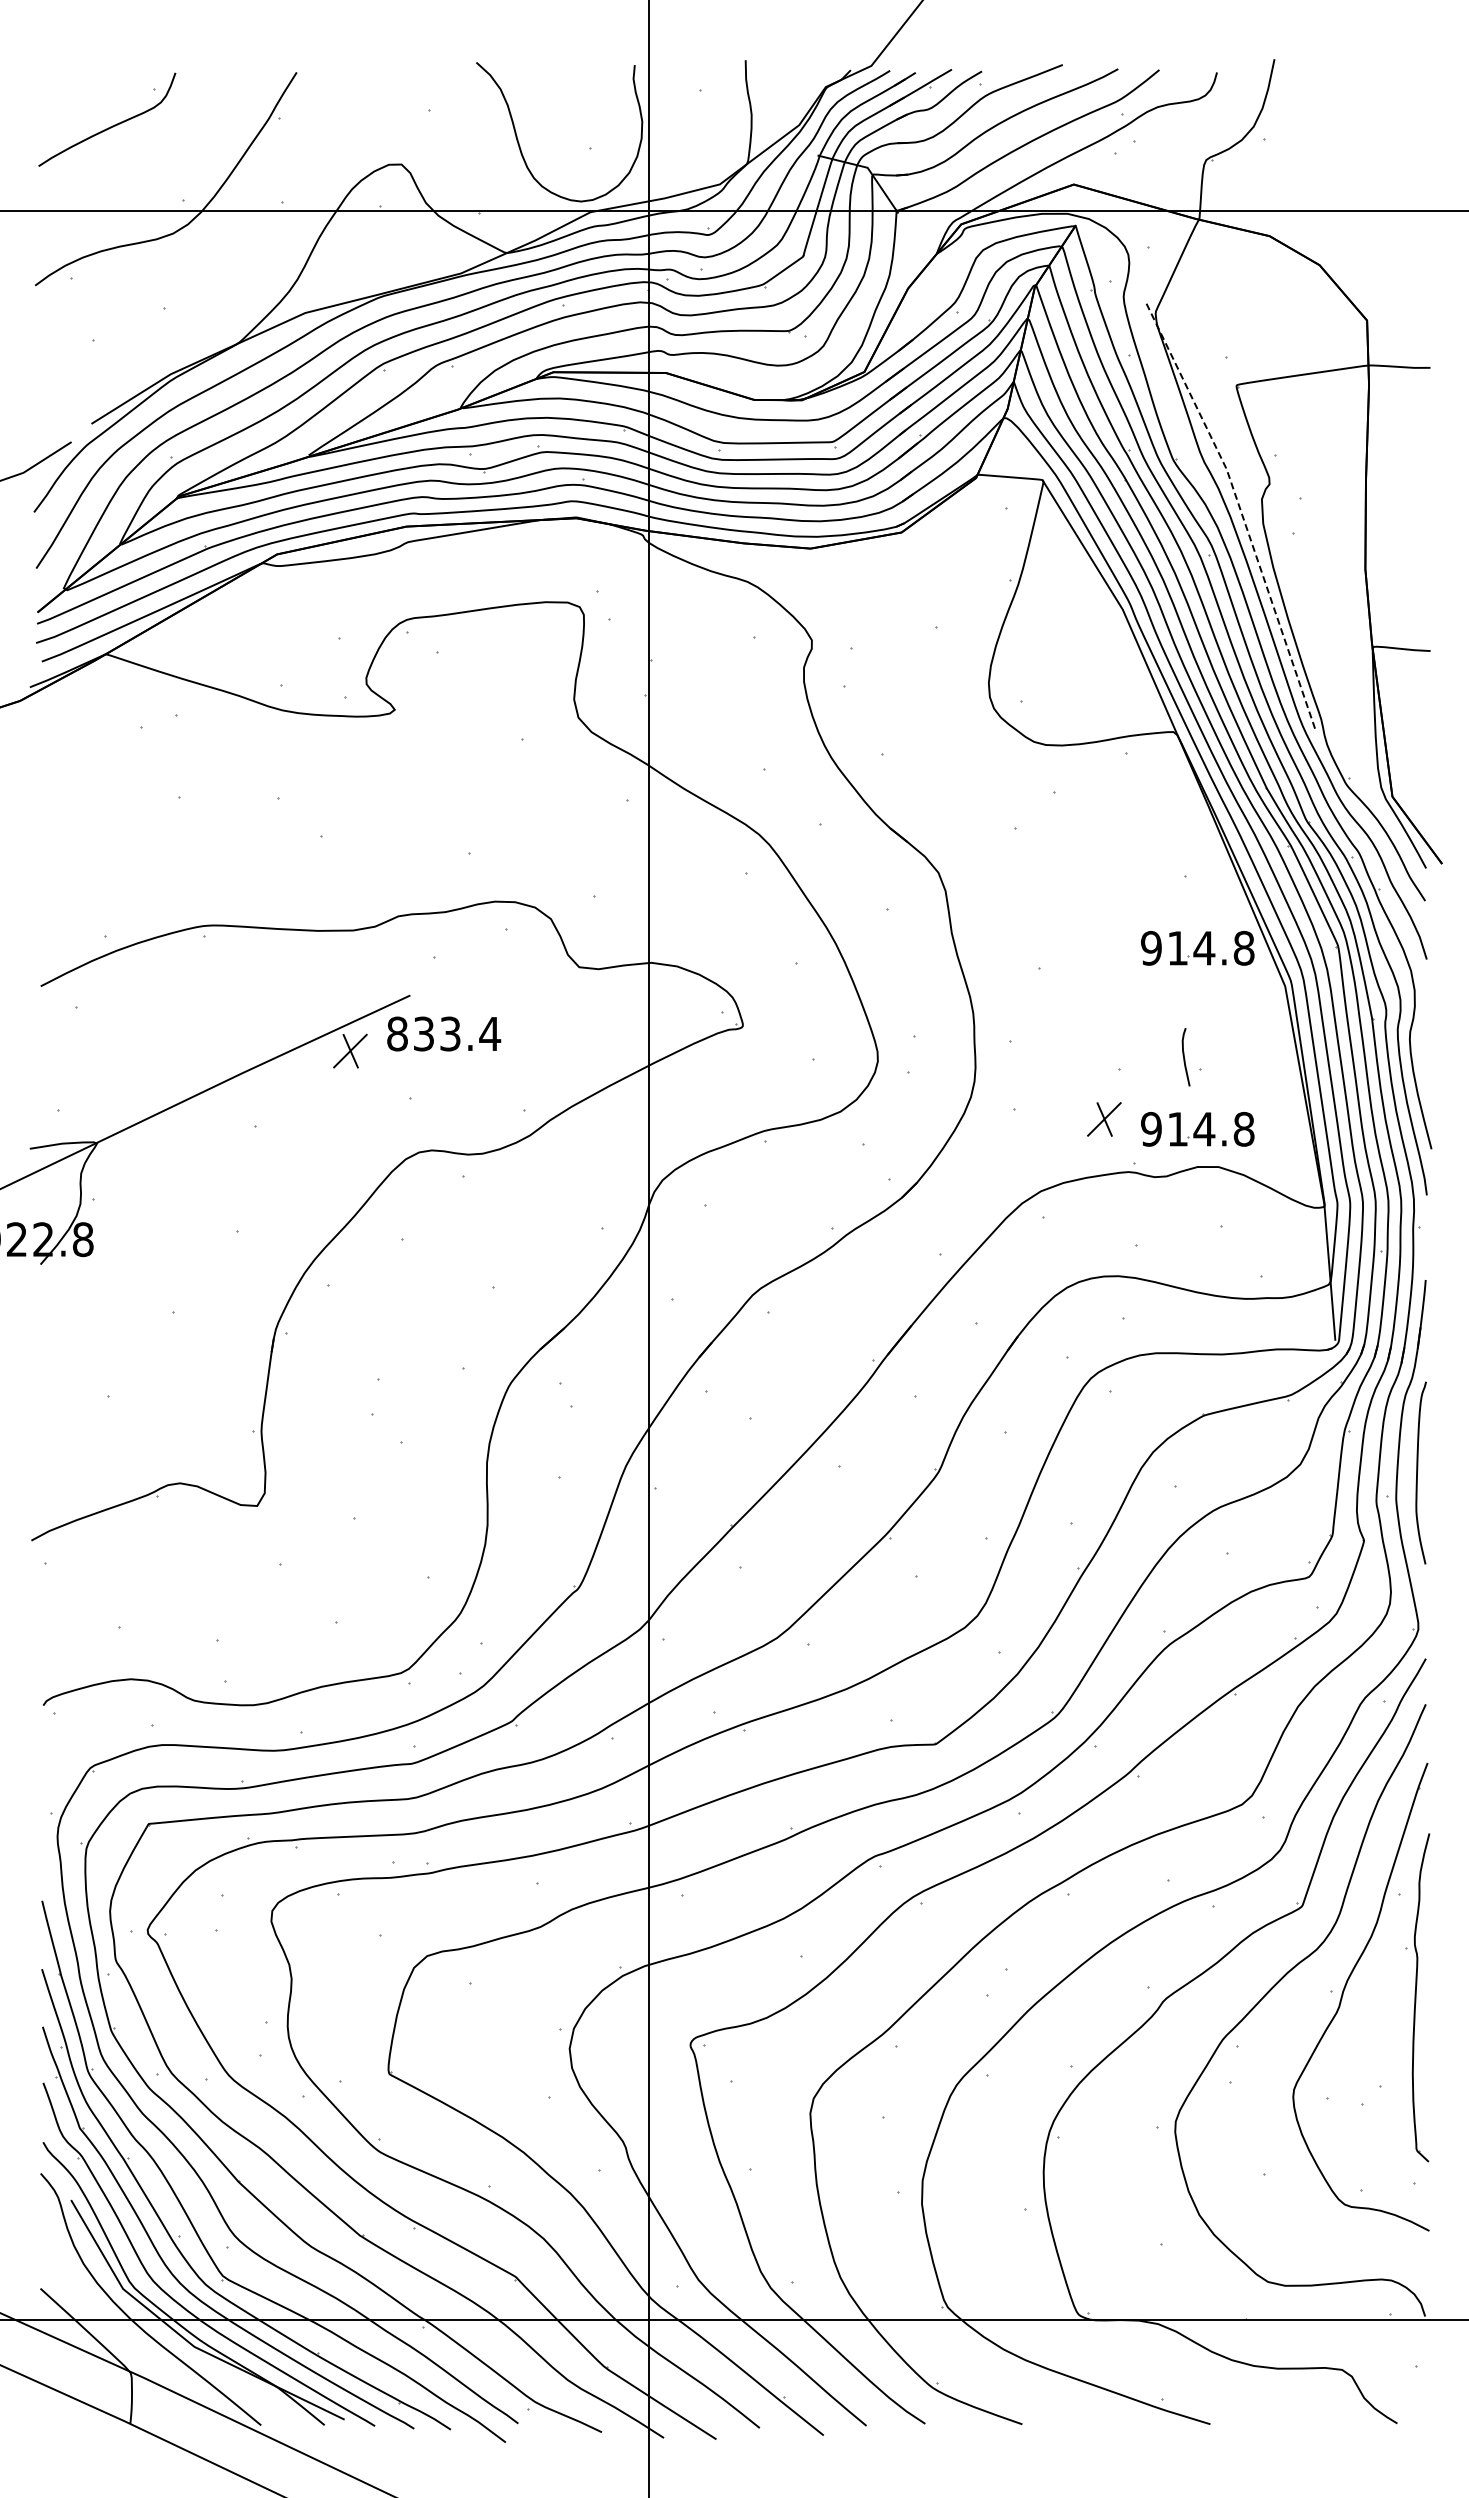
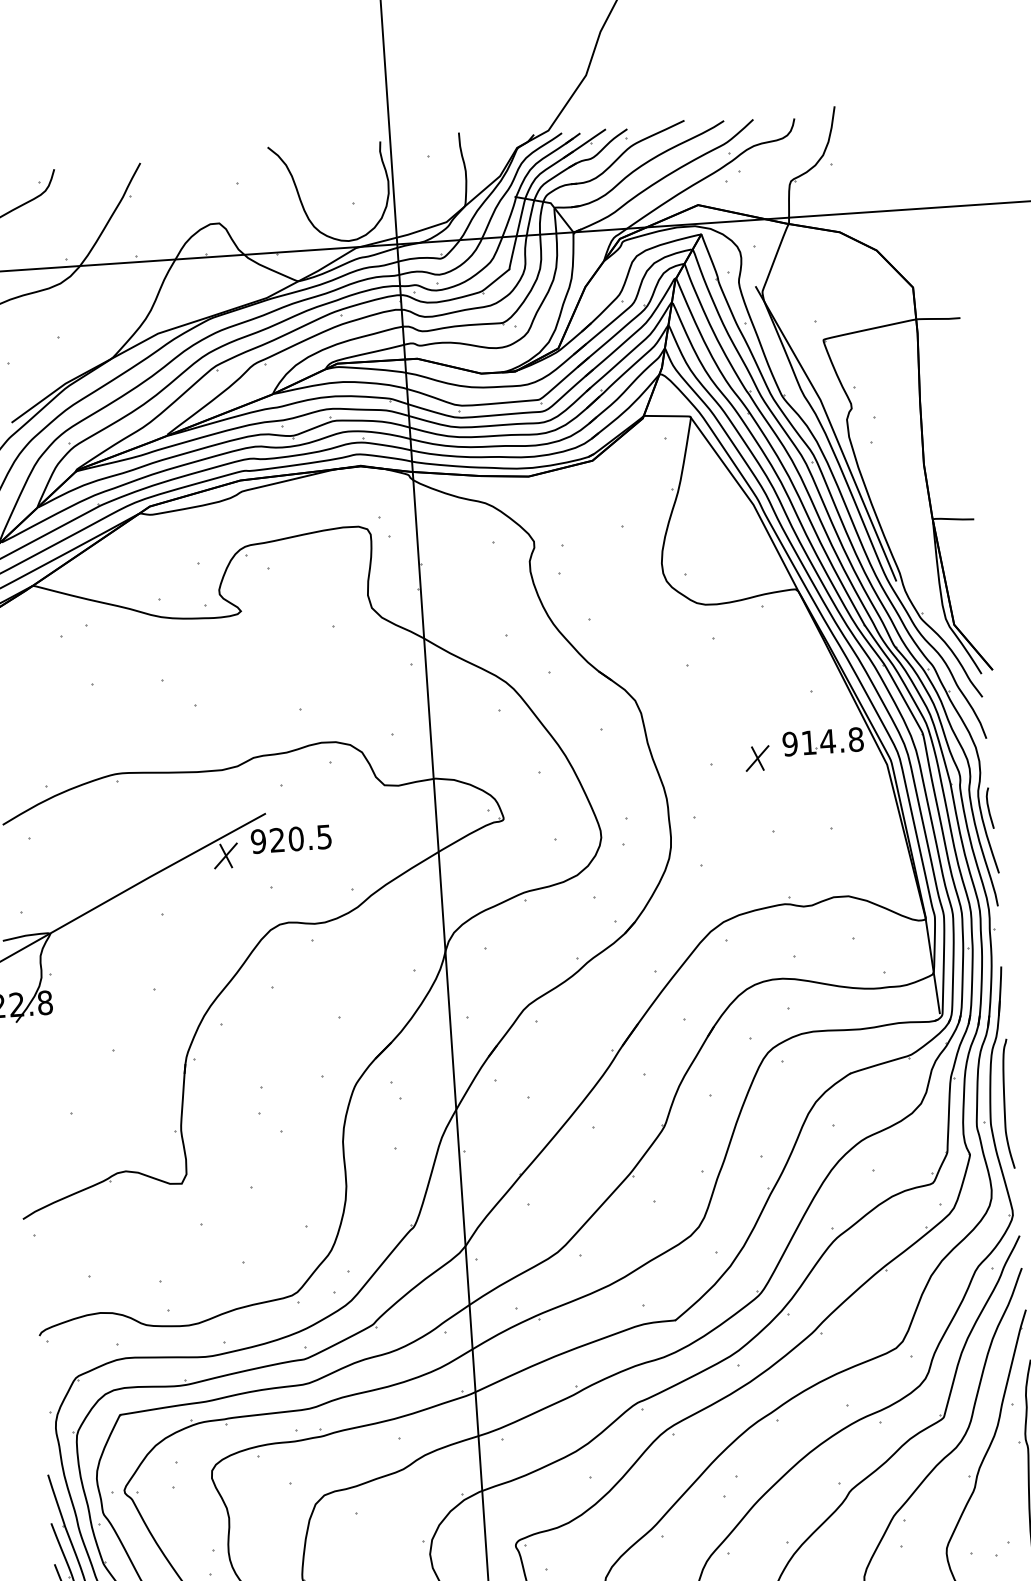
line: (1241, 512) -> (833, 430), dashed -> solid
text: (444, 1033) -> (291, 838), 833.4 -> 920.5
curve: (1184, 1057) -> (988, 808), moved
part: (1104, 1119) -> (757, 758), moved
part: (1197, 1129) -> (831, 870), removed

